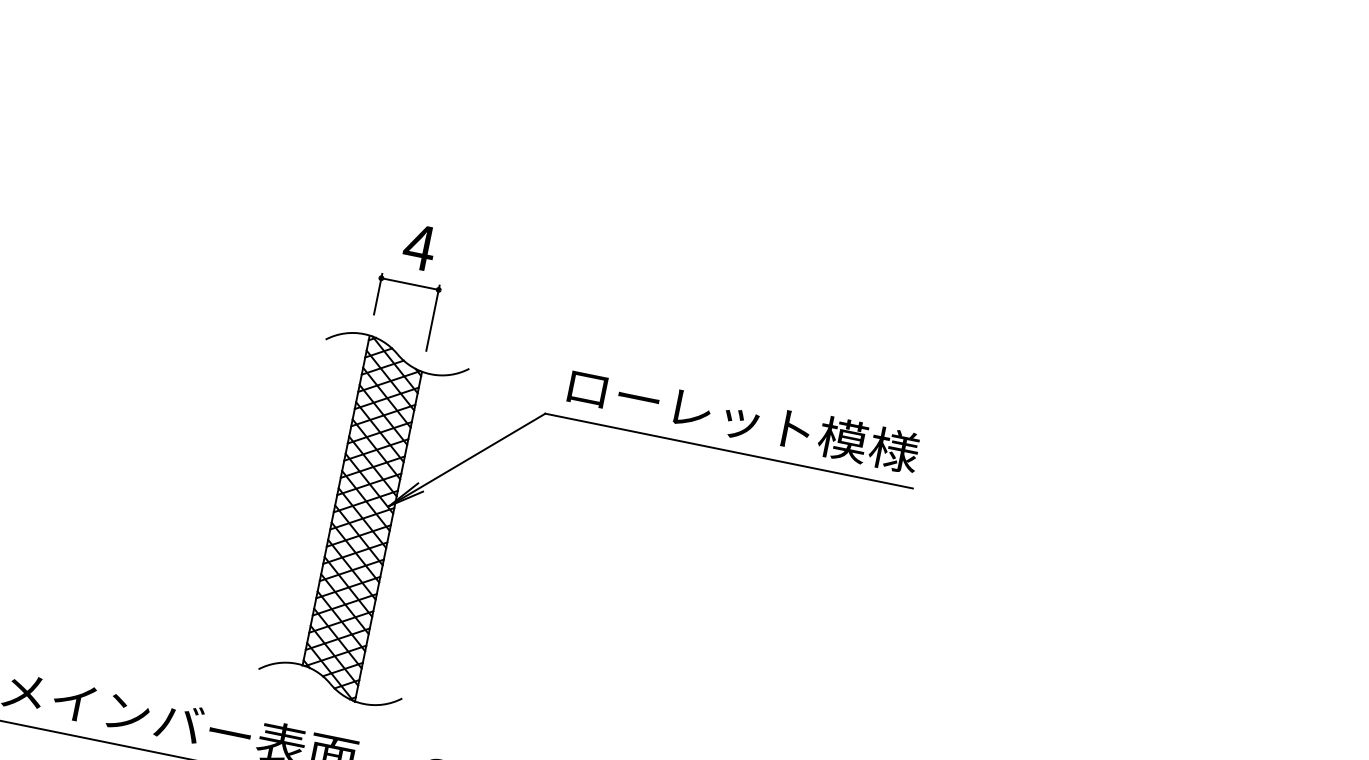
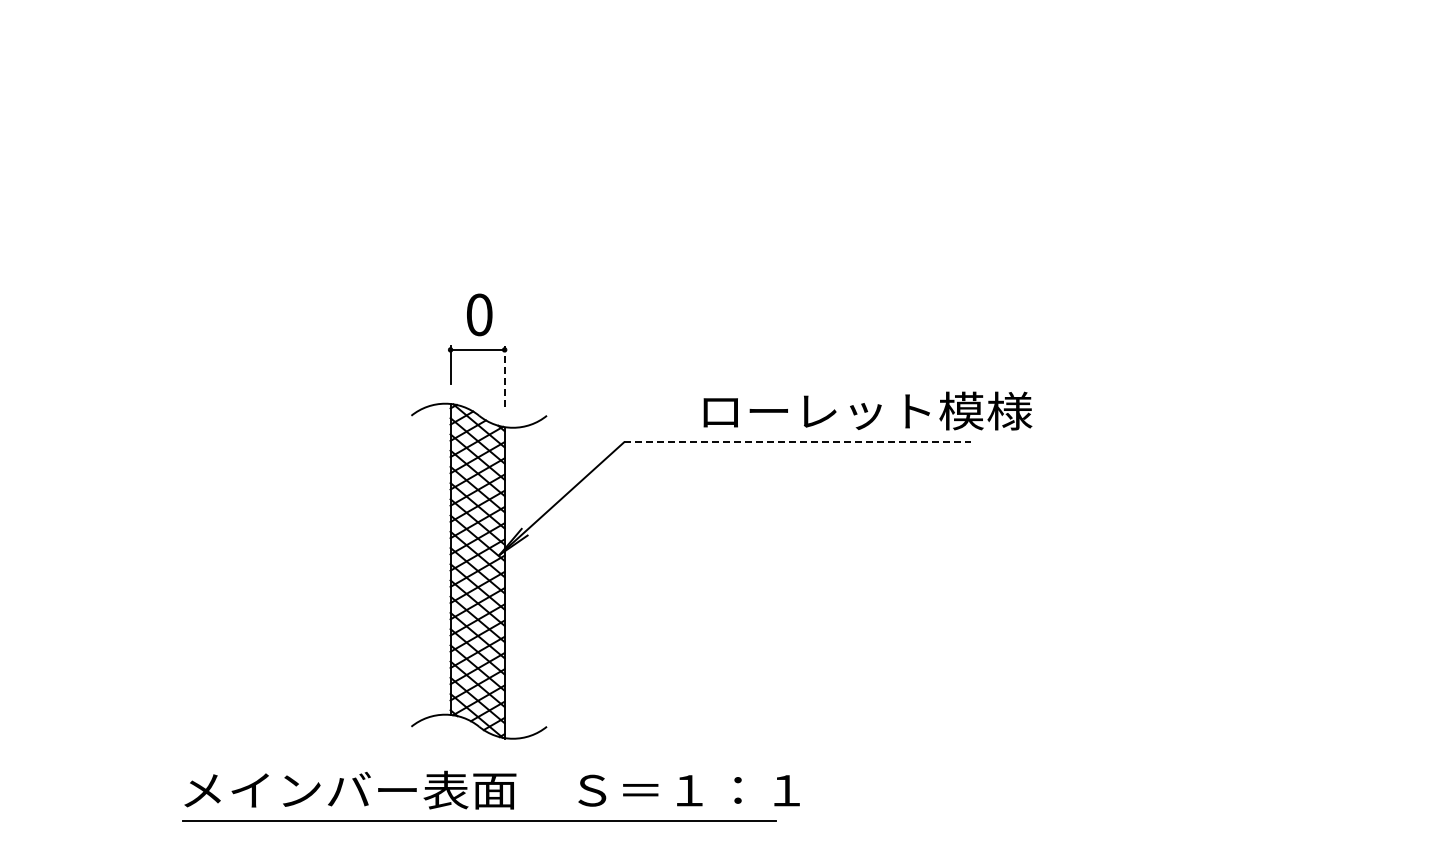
text: (419, 246) -> (479, 314), 4 -> 0
line: (432, 318) -> (504, 376), solid -> dashed
text: (743, 418) -> (867, 410), moved
line: (729, 451) -> (797, 442), solid -> dashed

